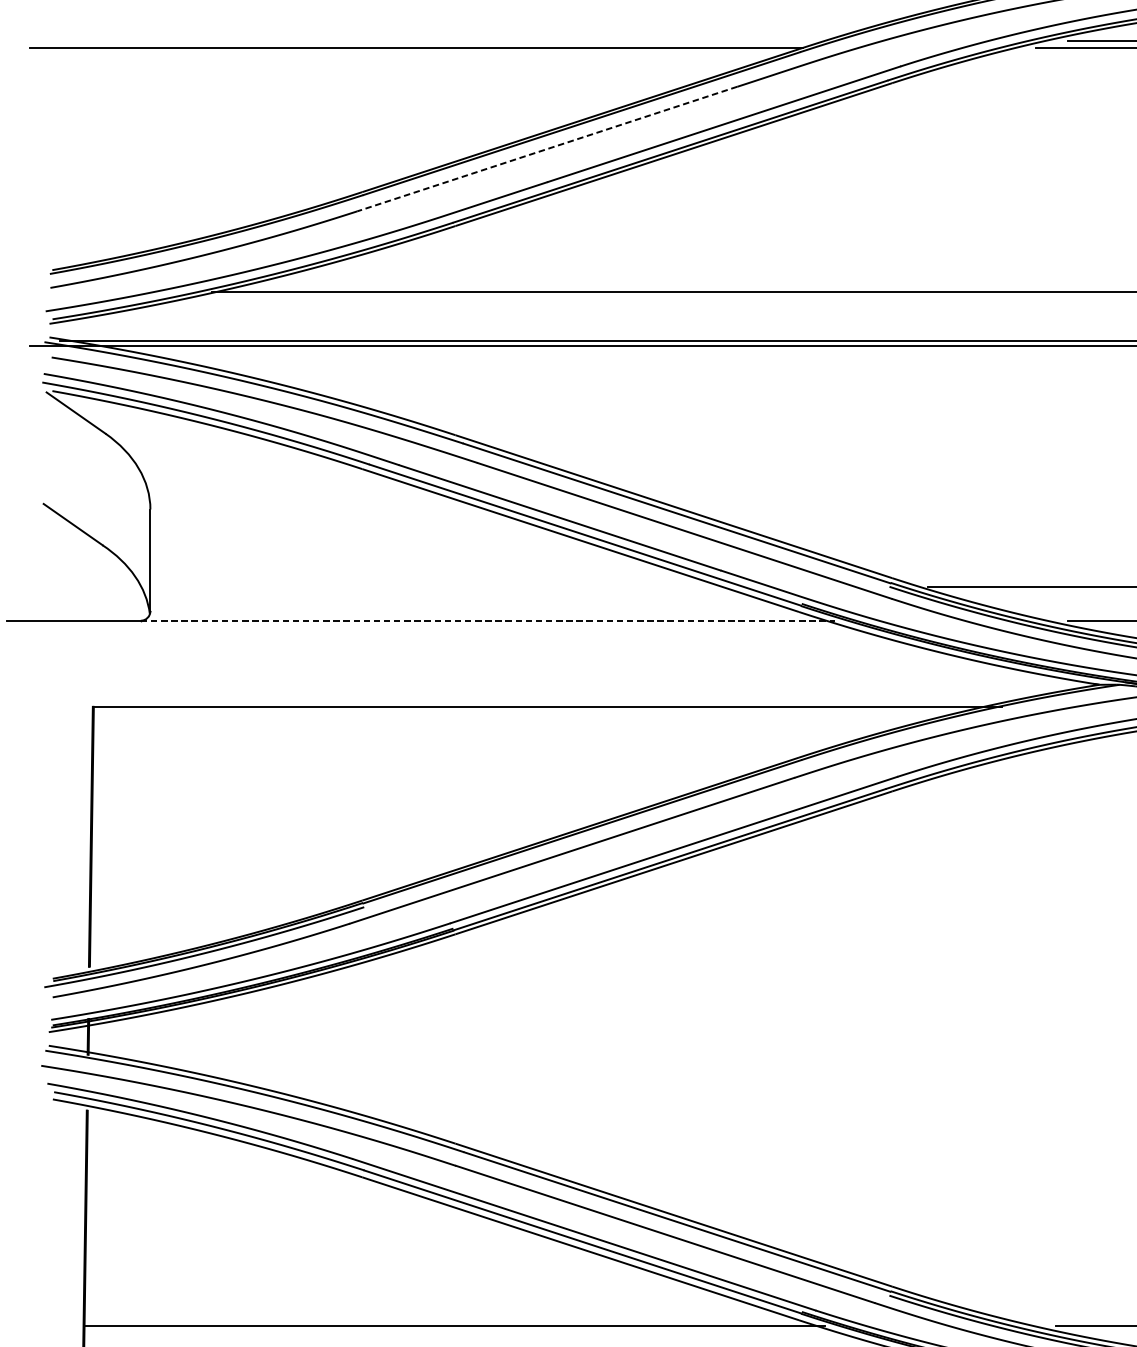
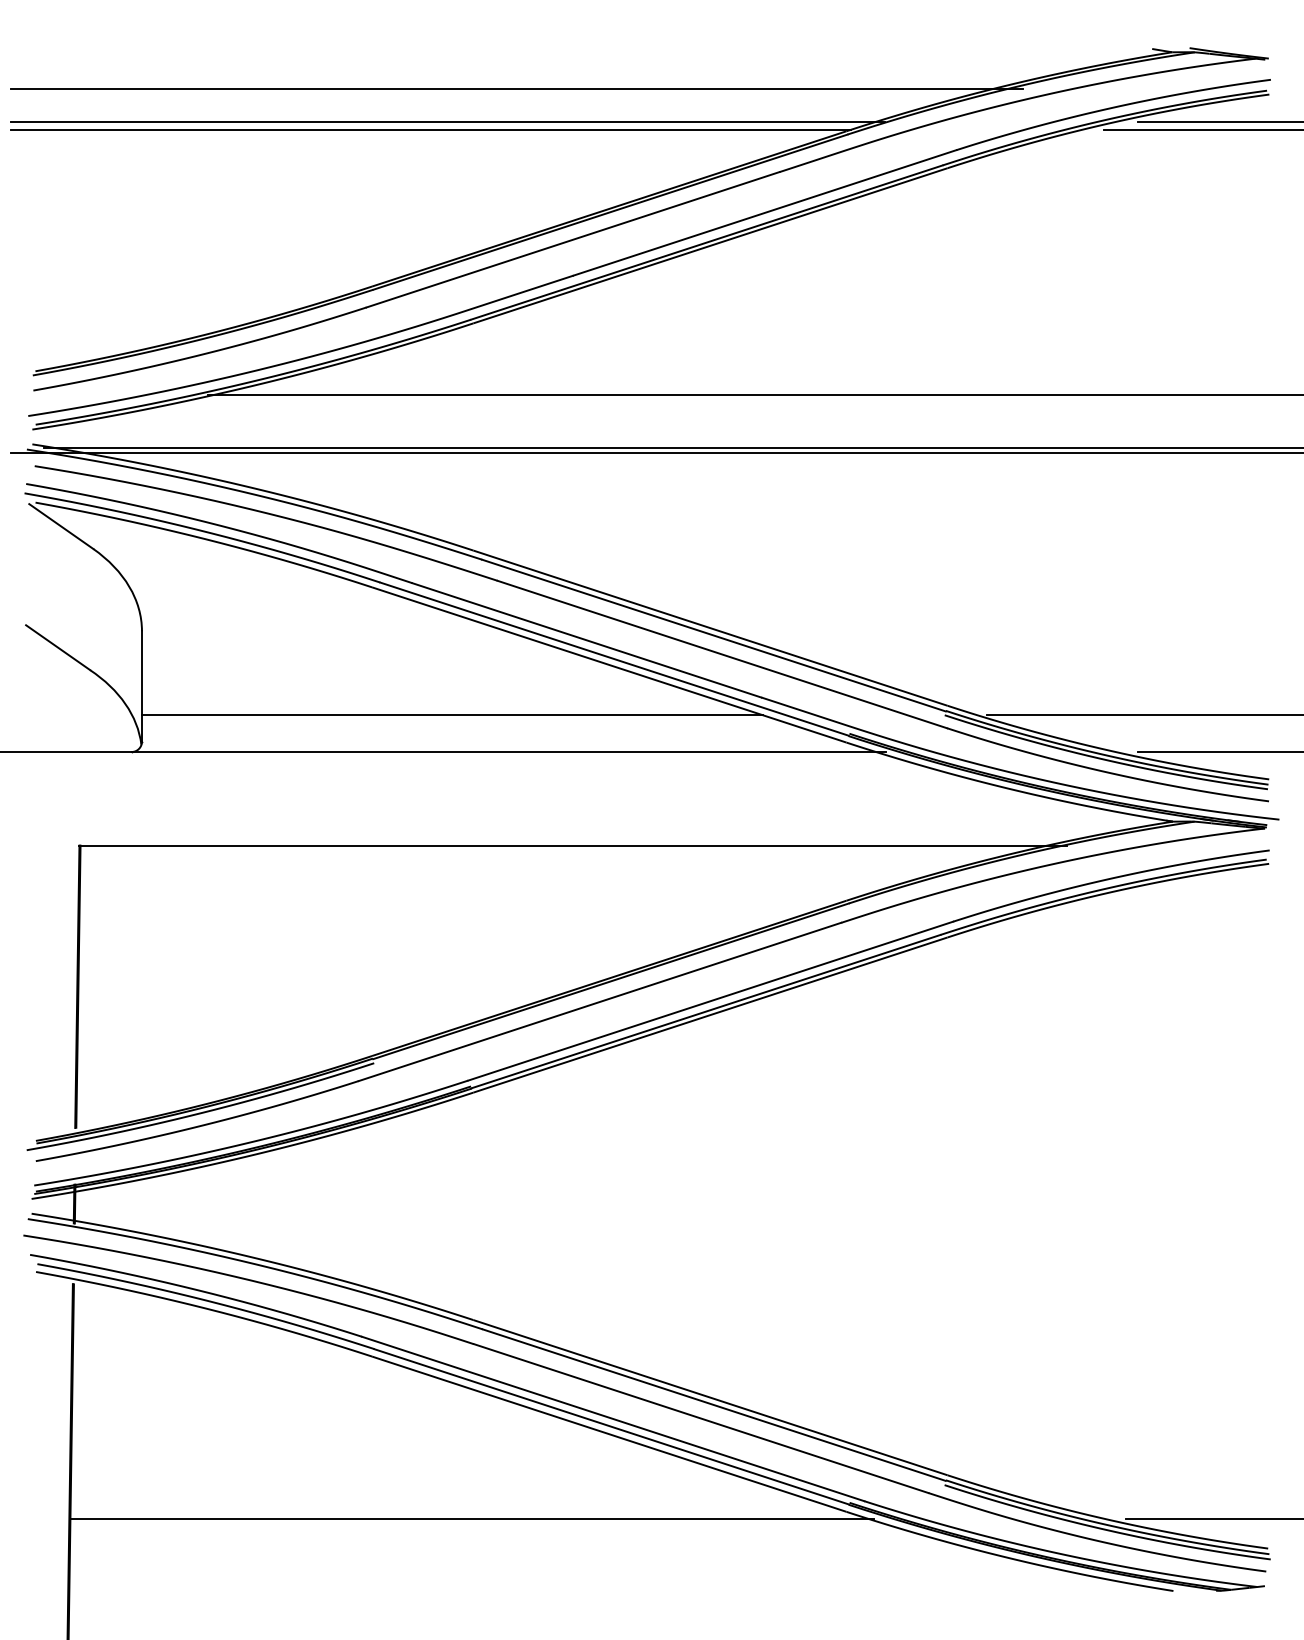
line: (495, 9) -> (516, 88), added
line: (431, 41) -> (447, 122), added
line: (546, 148) -> (572, 239), dashed -> solid
line: (435, 587) -> (451, 715), added
line: (487, 621) -> (508, 752), dashed -> solid

